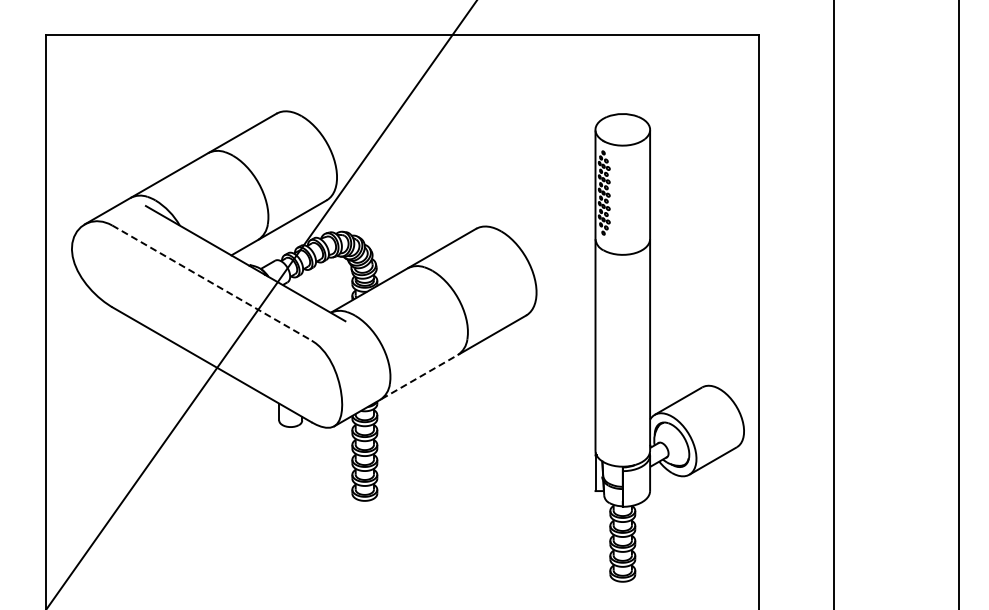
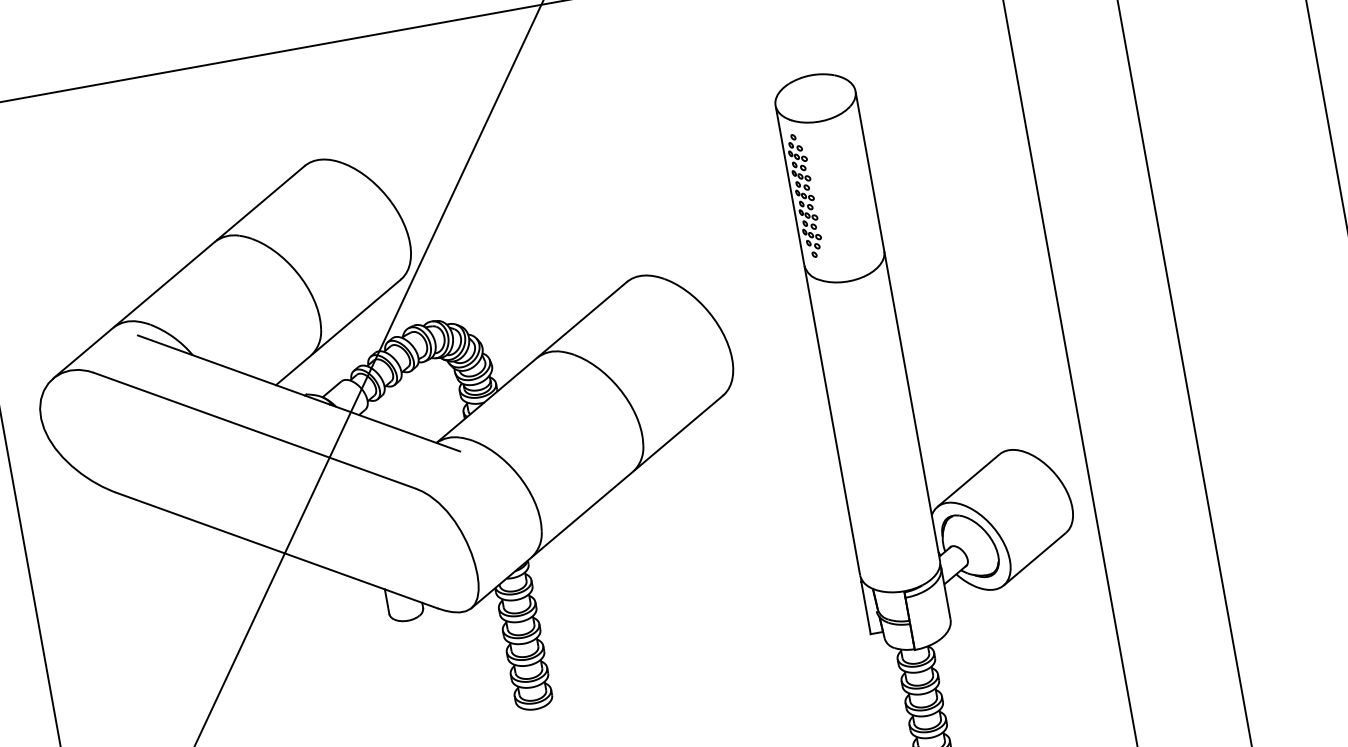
line: (212, 283) -> (255, 431), dashed -> solid
line: (419, 377) -> (583, 514), dashed -> solid

